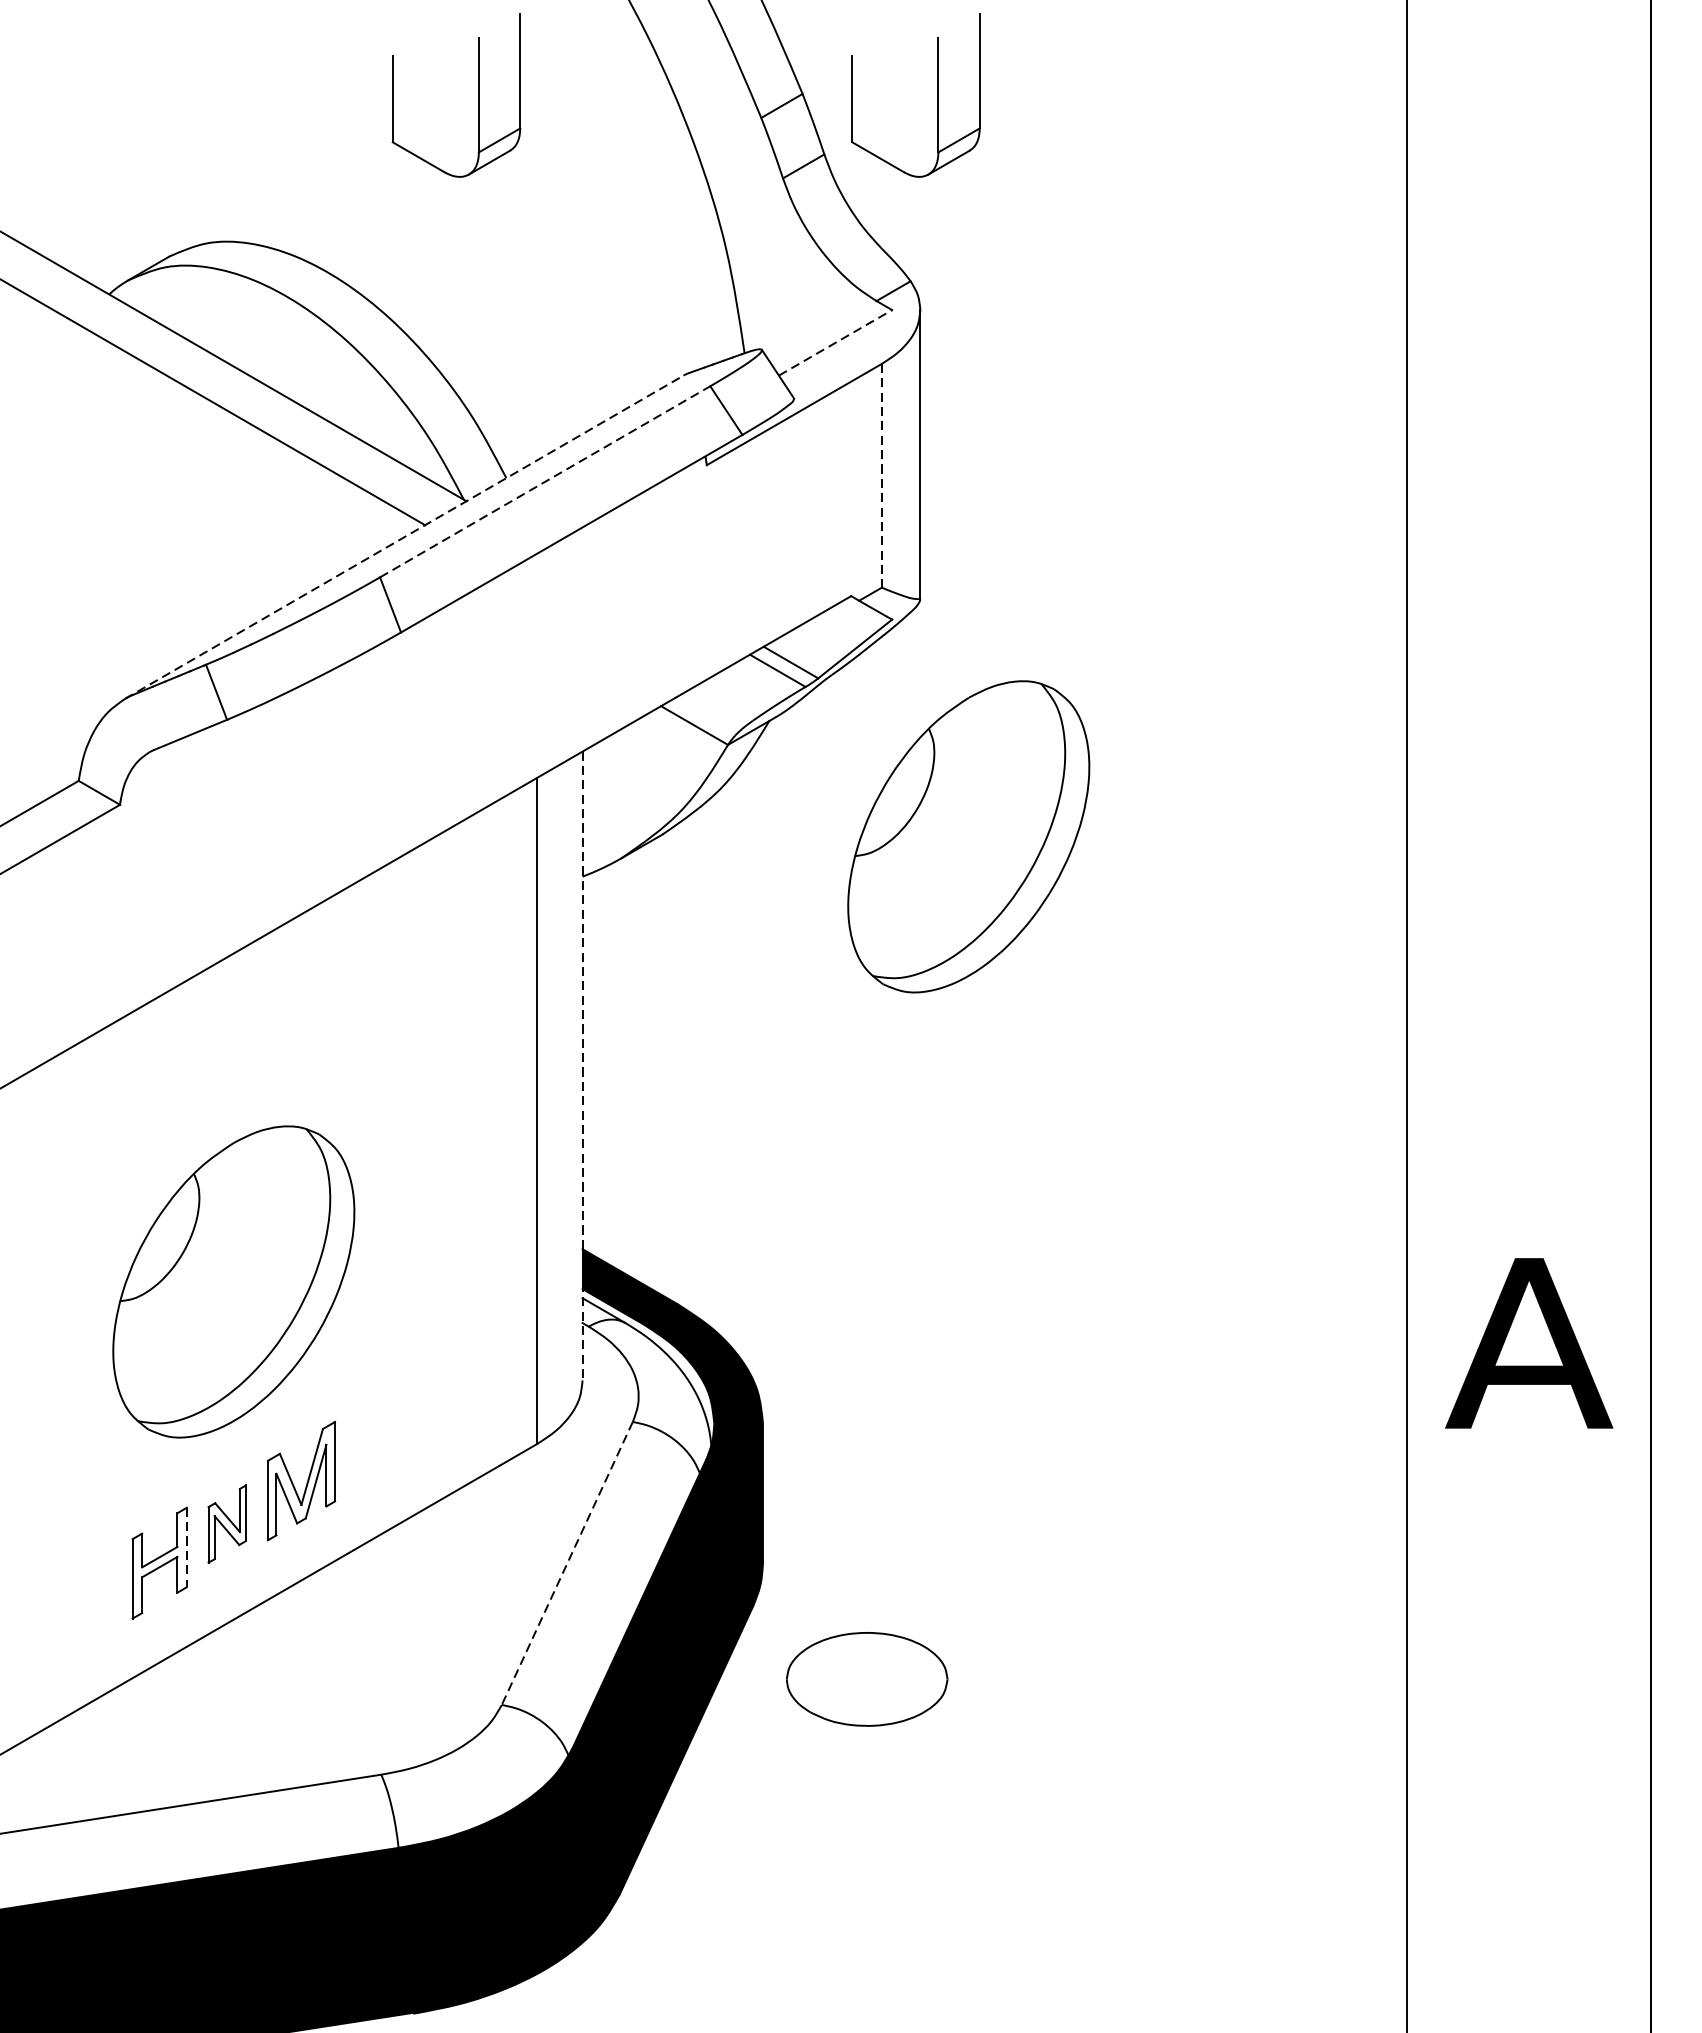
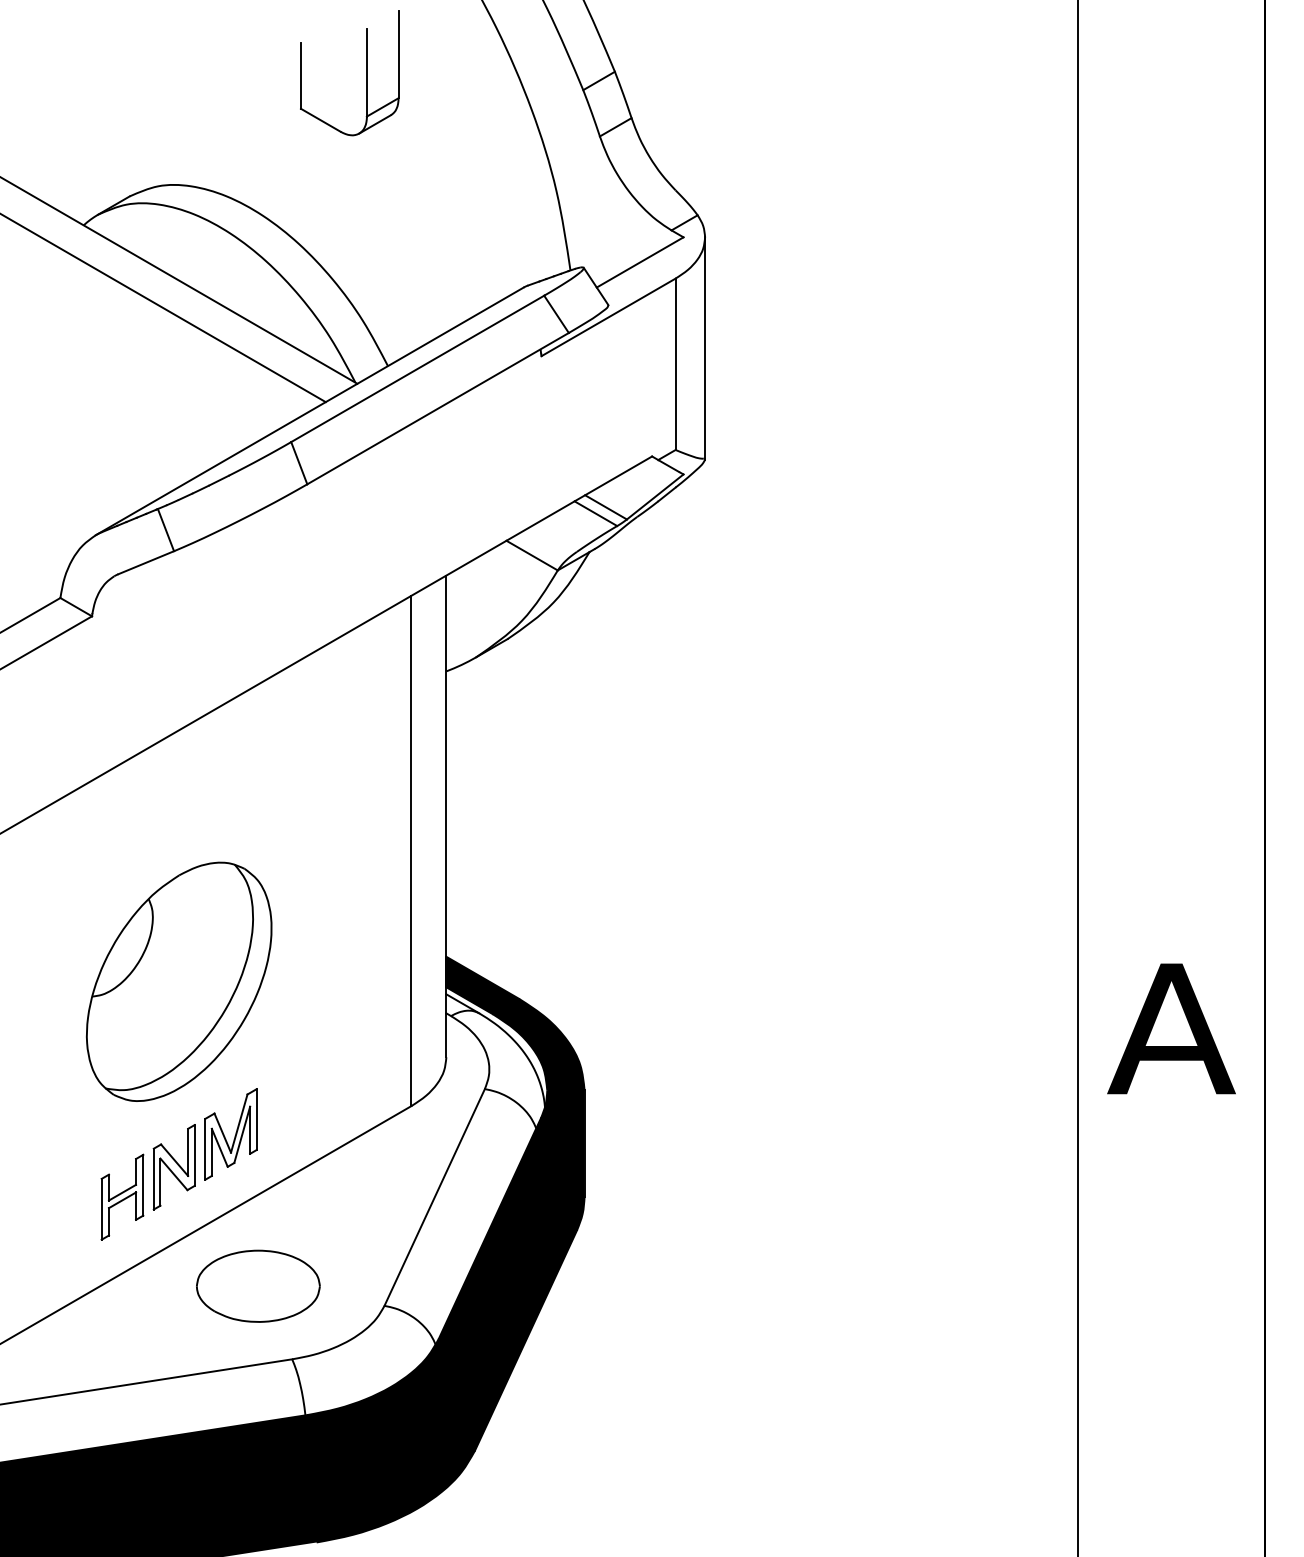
part: (937, 96) -> (718, 73), removed
line: (835, 342) -> (640, 262), dashed -> solid
line: (881, 476) -> (675, 364), dashed -> solid
line: (546, 481) -> (418, 368), dashed -> solid
line: (405, 537) -> (310, 411), dashed -> solid
part: (969, 836) -> (742, 640), removed
line: (582, 1066) -> (446, 816), dashed -> solid
part: (226, 1524) -> (173, 1167), size x1.43
line: (187, 1547) -> (143, 1185), dashed -> solid
line: (567, 1563) -> (434, 1197), dashed -> solid
part: (867, 1678) -> (258, 1285), moved

